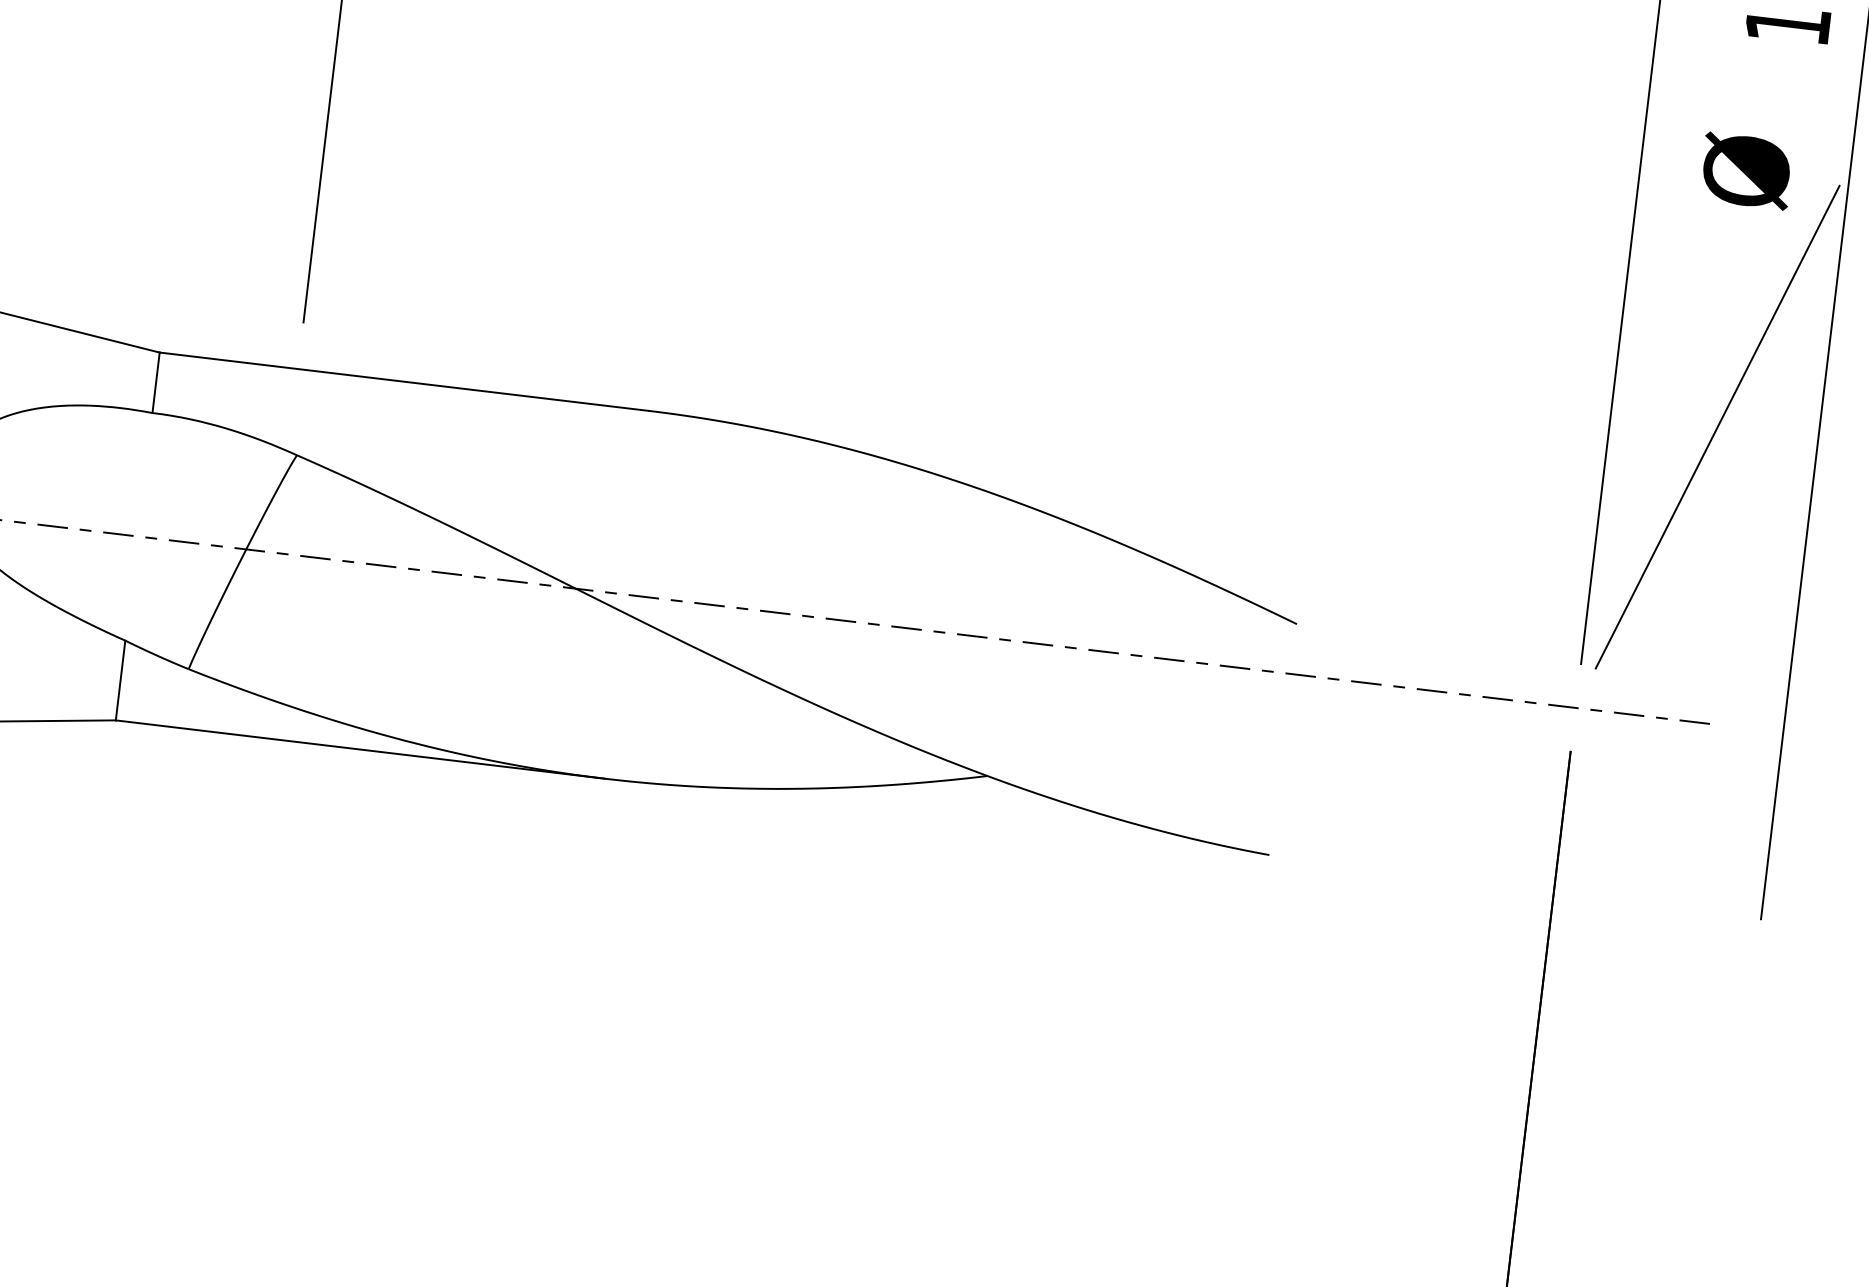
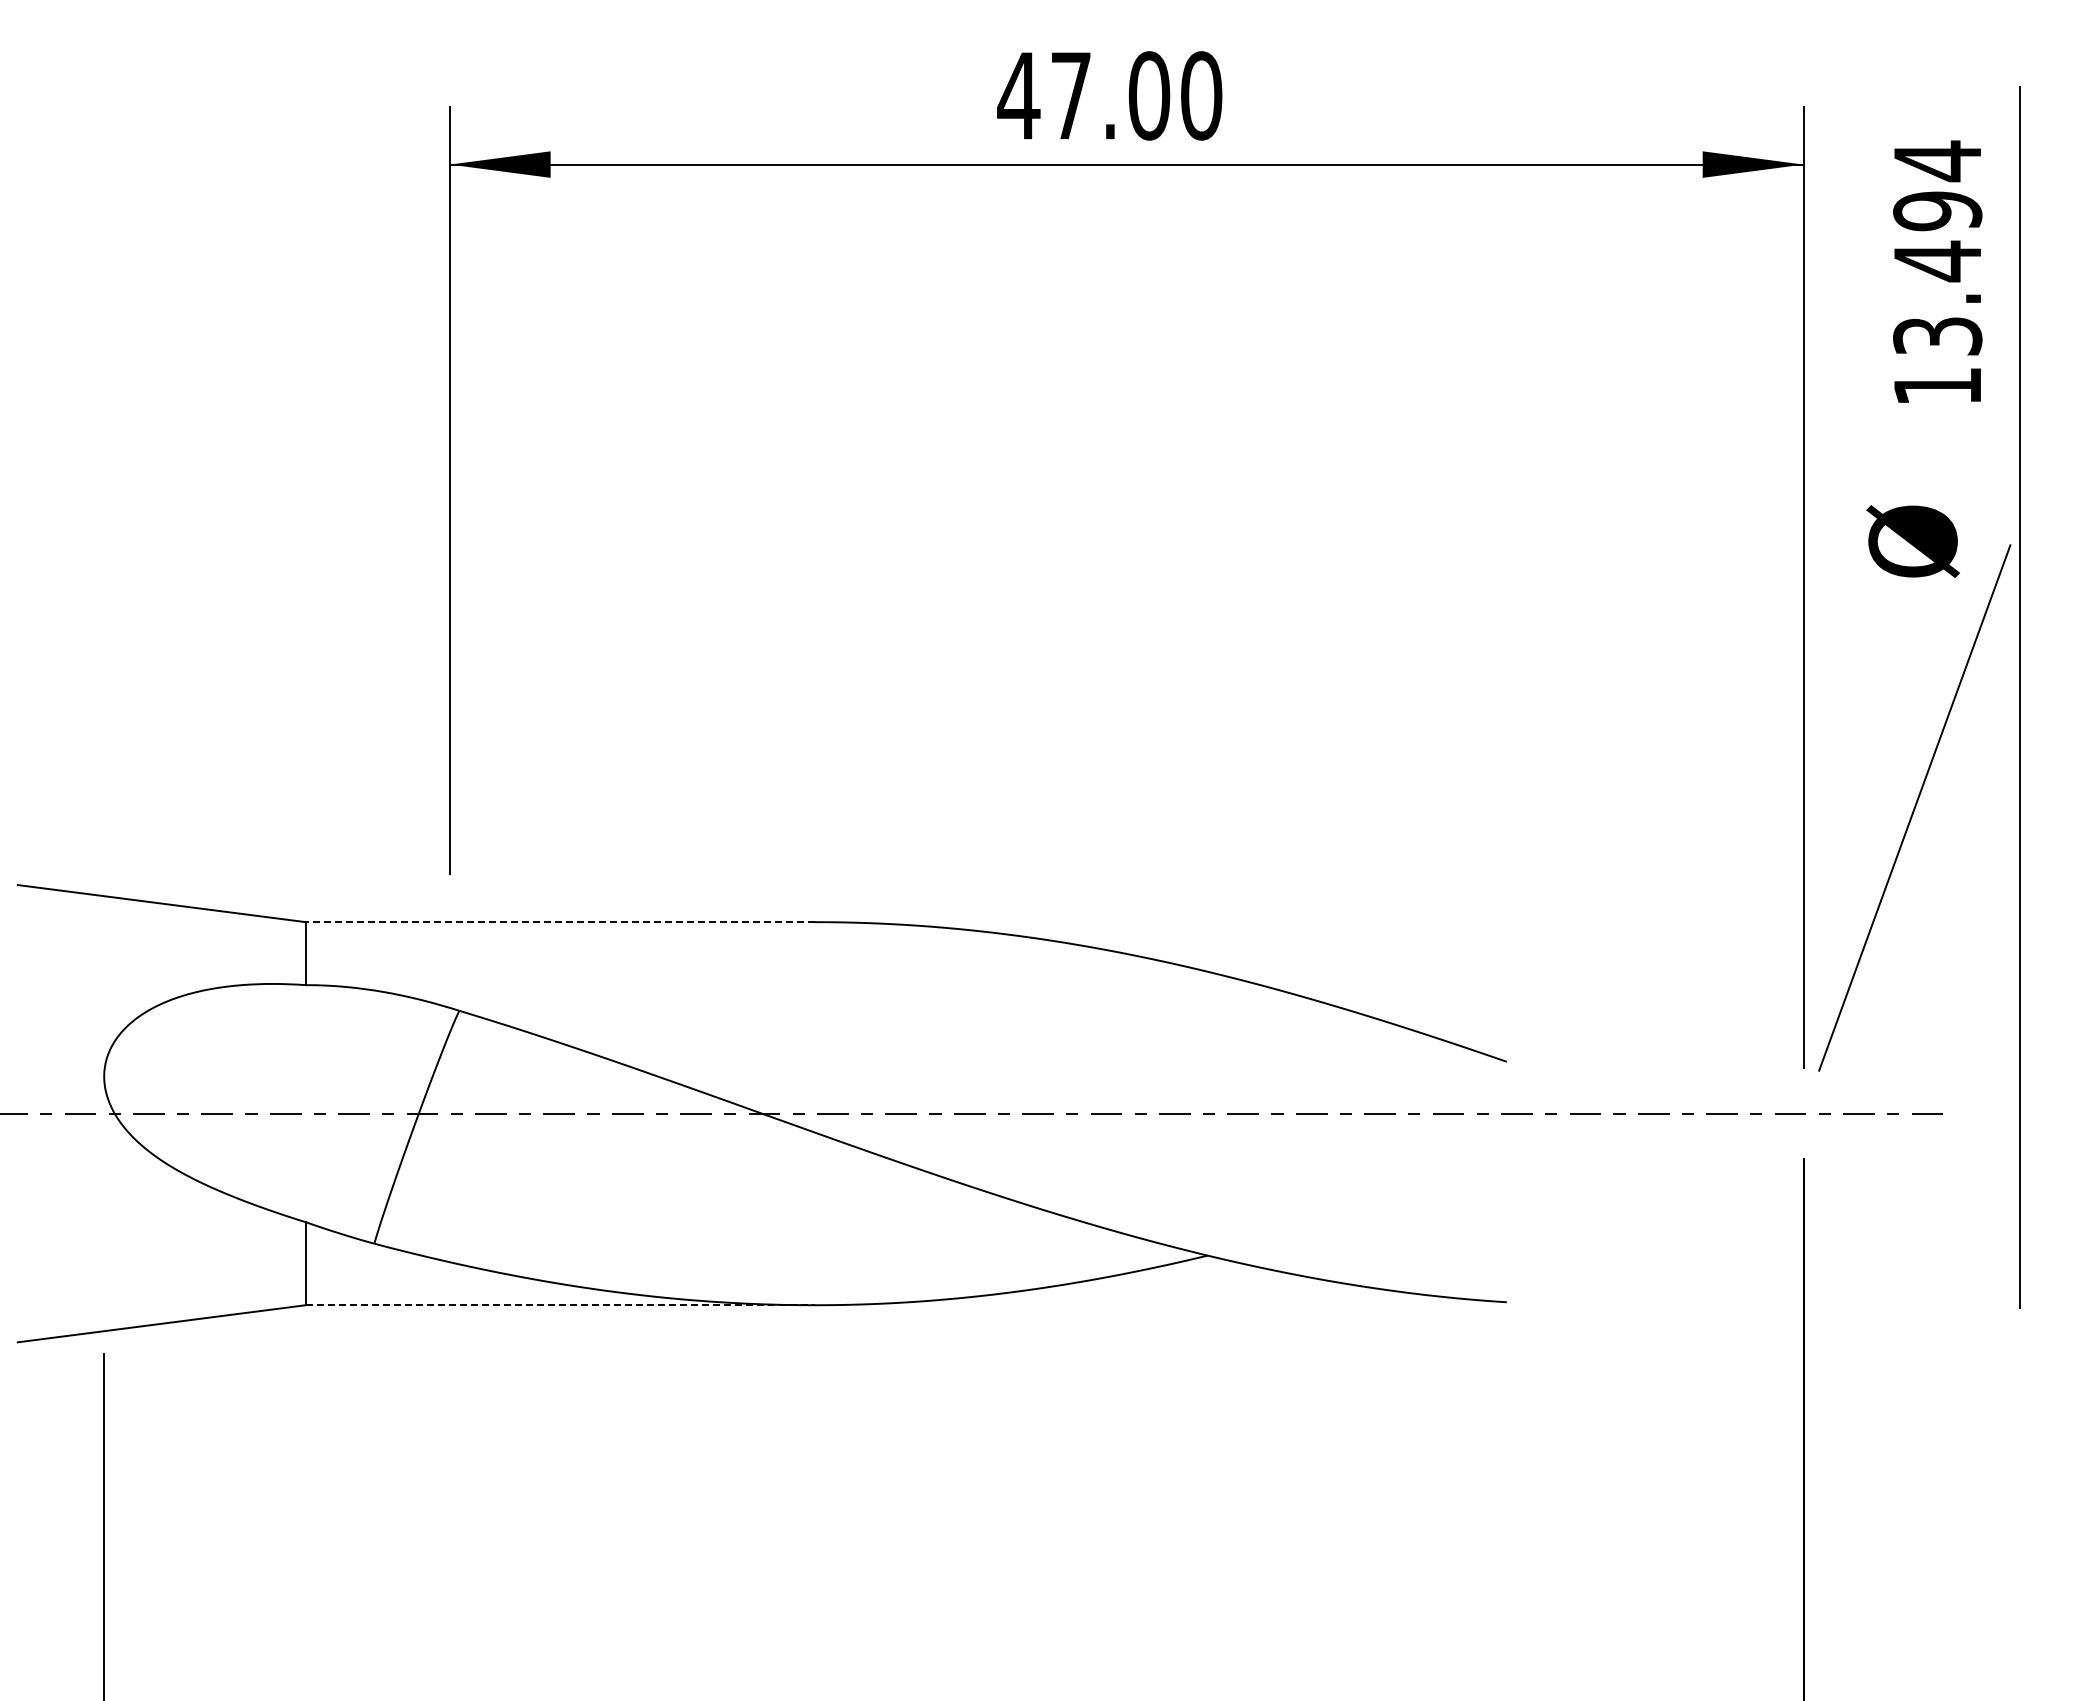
line: (403, 381) -> (559, 922), solid -> dashed
line: (360, 749) -> (560, 1305), solid -> dashed

